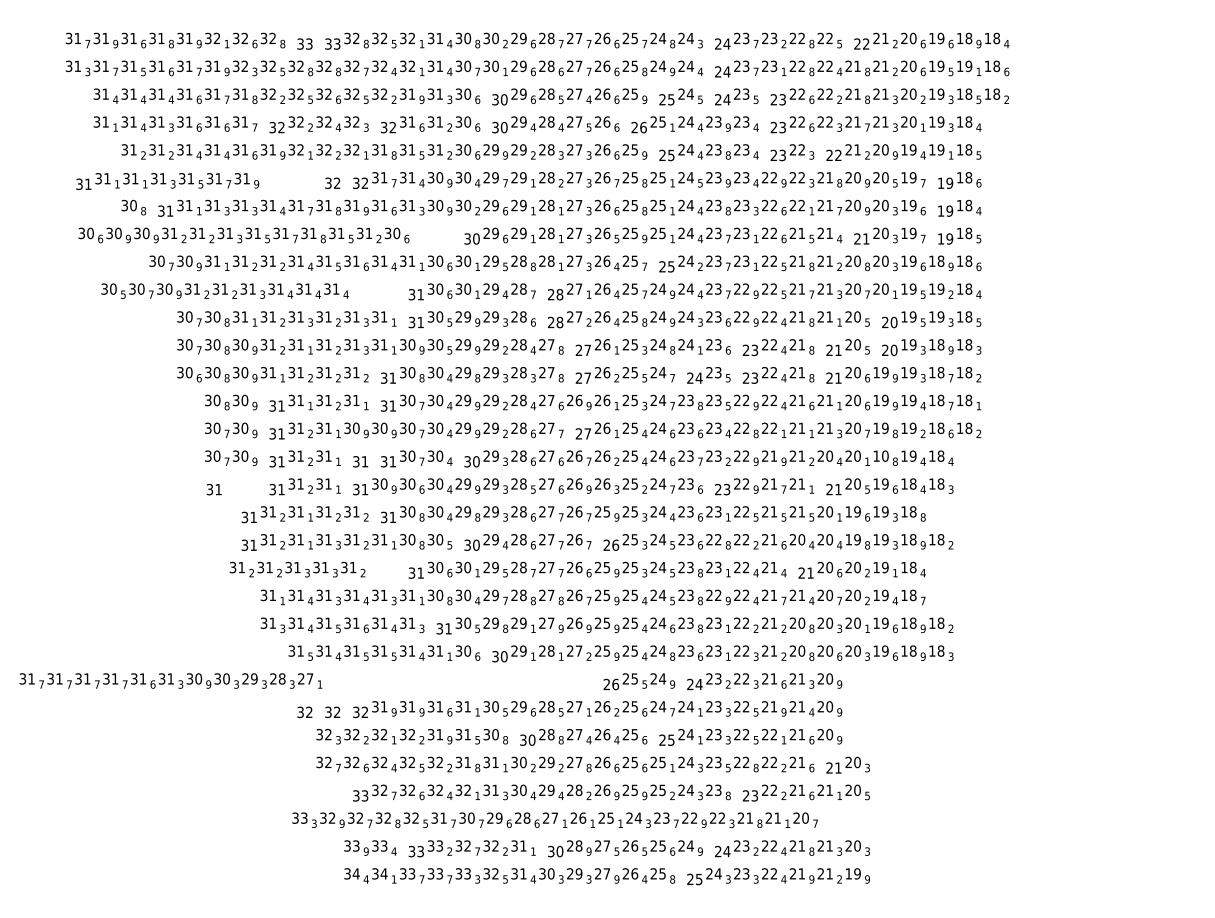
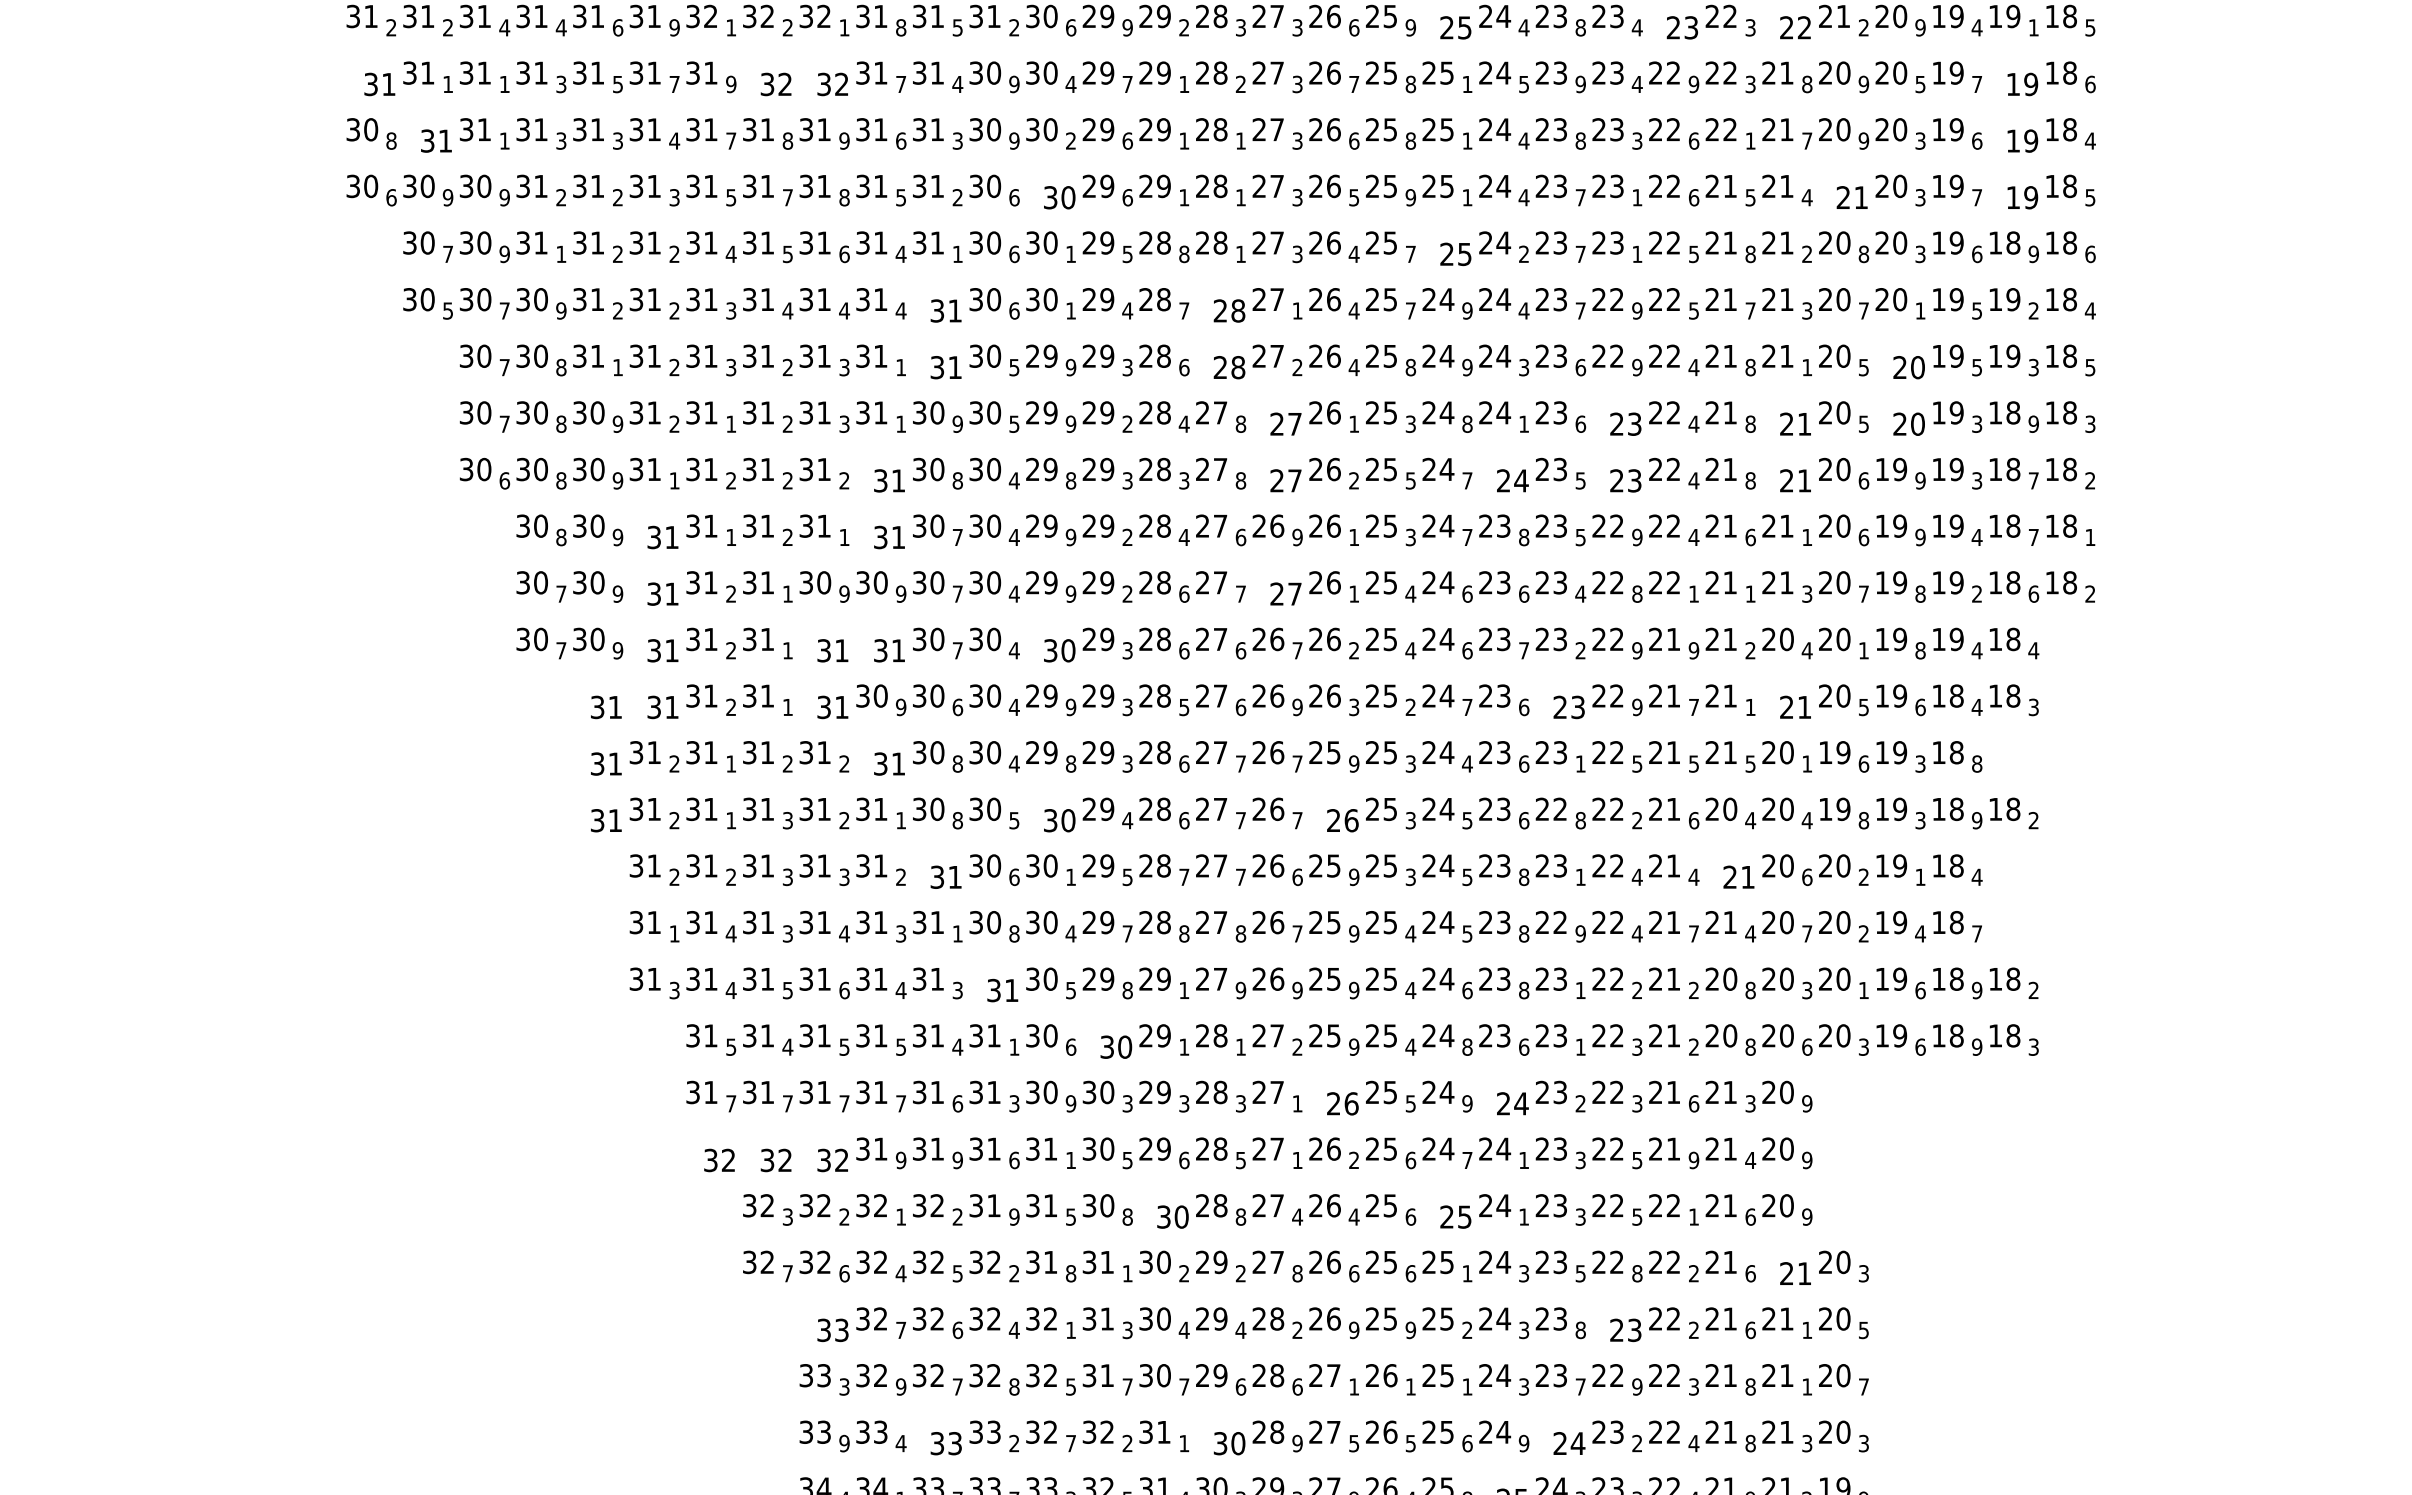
text: (167, 181) -> (549, 78), moved
text: (243, 235) -> (682, 190), moved
text: (224, 290) -> (653, 302), moved
text: (885, 456) -> (1900, 640), 10 -> 19
text: (213, 489) -> (604, 707), moved
text: (297, 569) -> (767, 869), moved
text: (170, 680) -> (993, 1095), moved
text: (554, 819) -> (1332, 1378), moved

